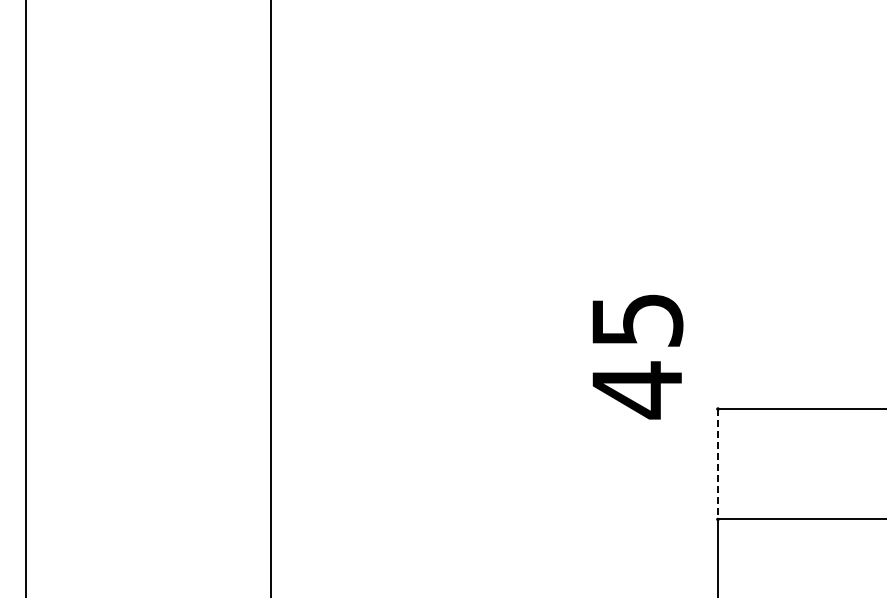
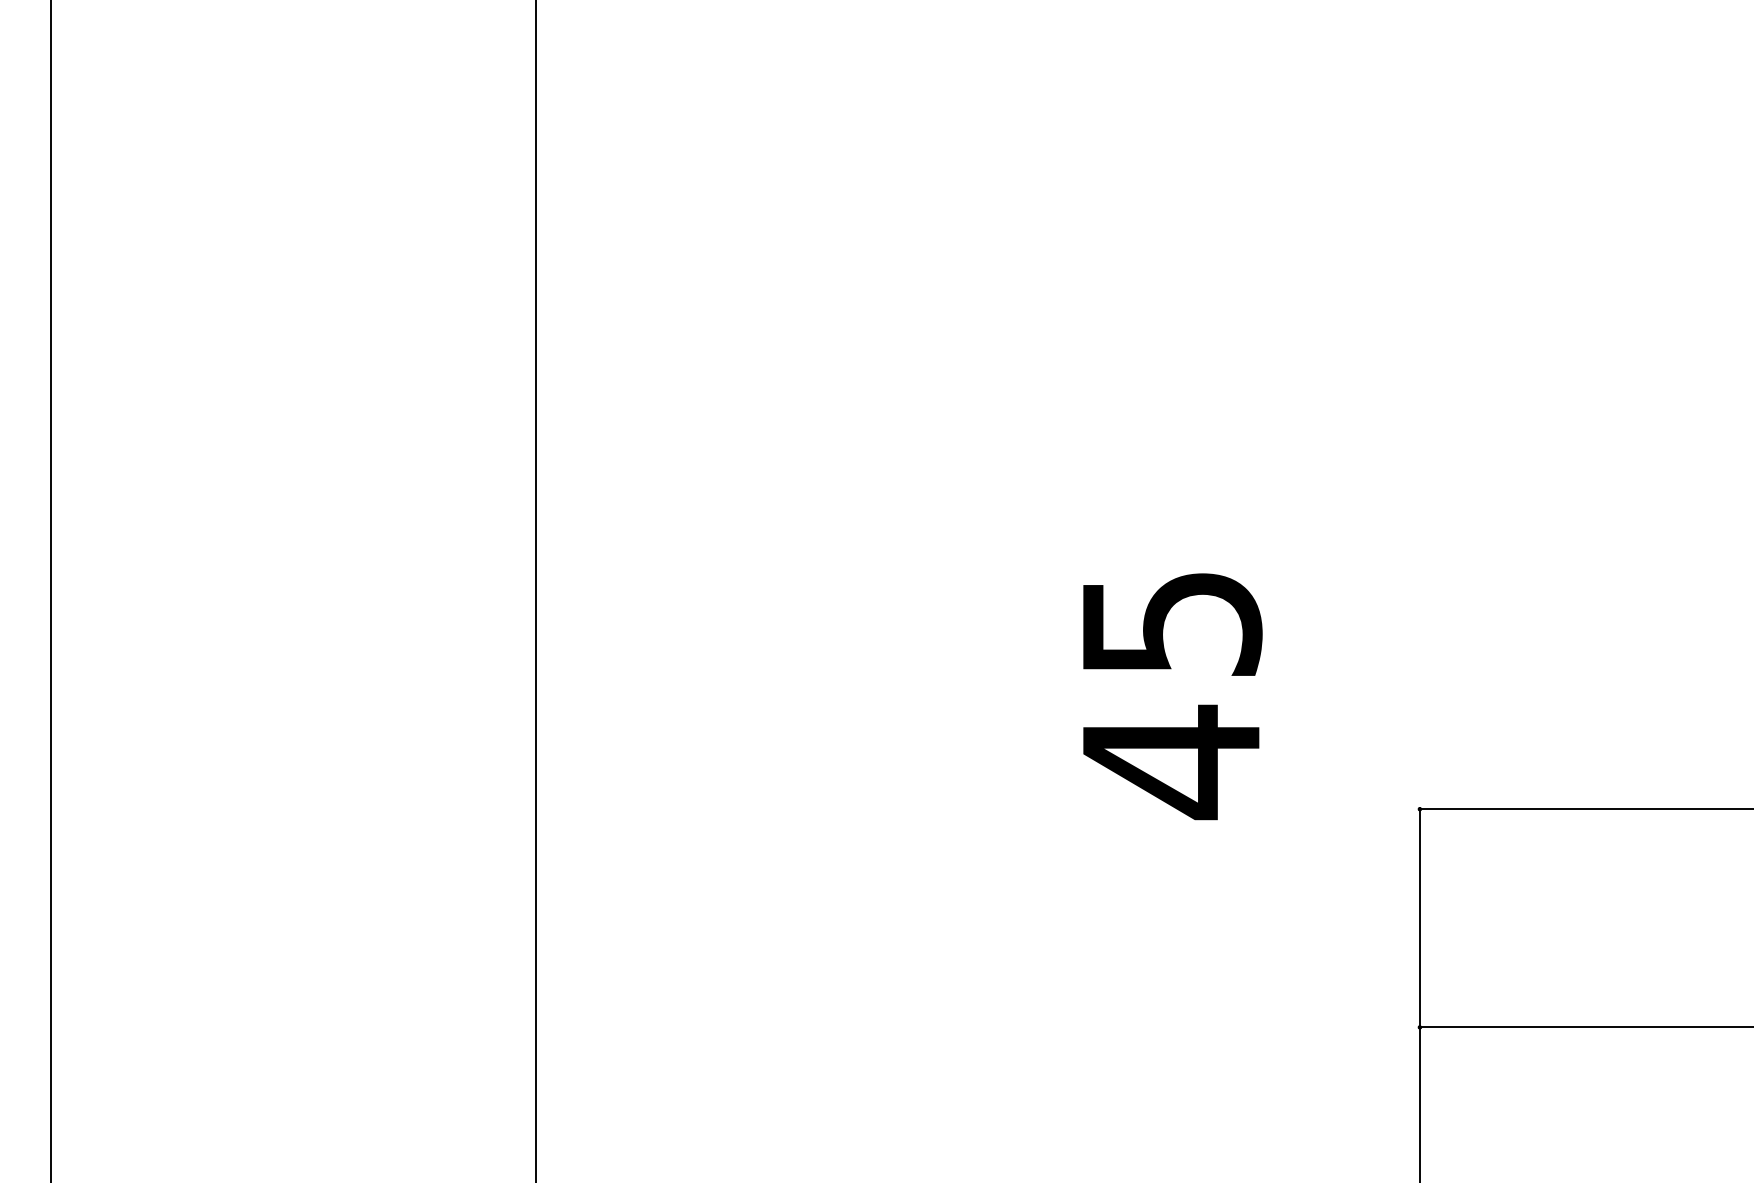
text: (637, 356) -> (1171, 695), moved
line: (717, 464) -> (1418, 918), dashed -> solid

